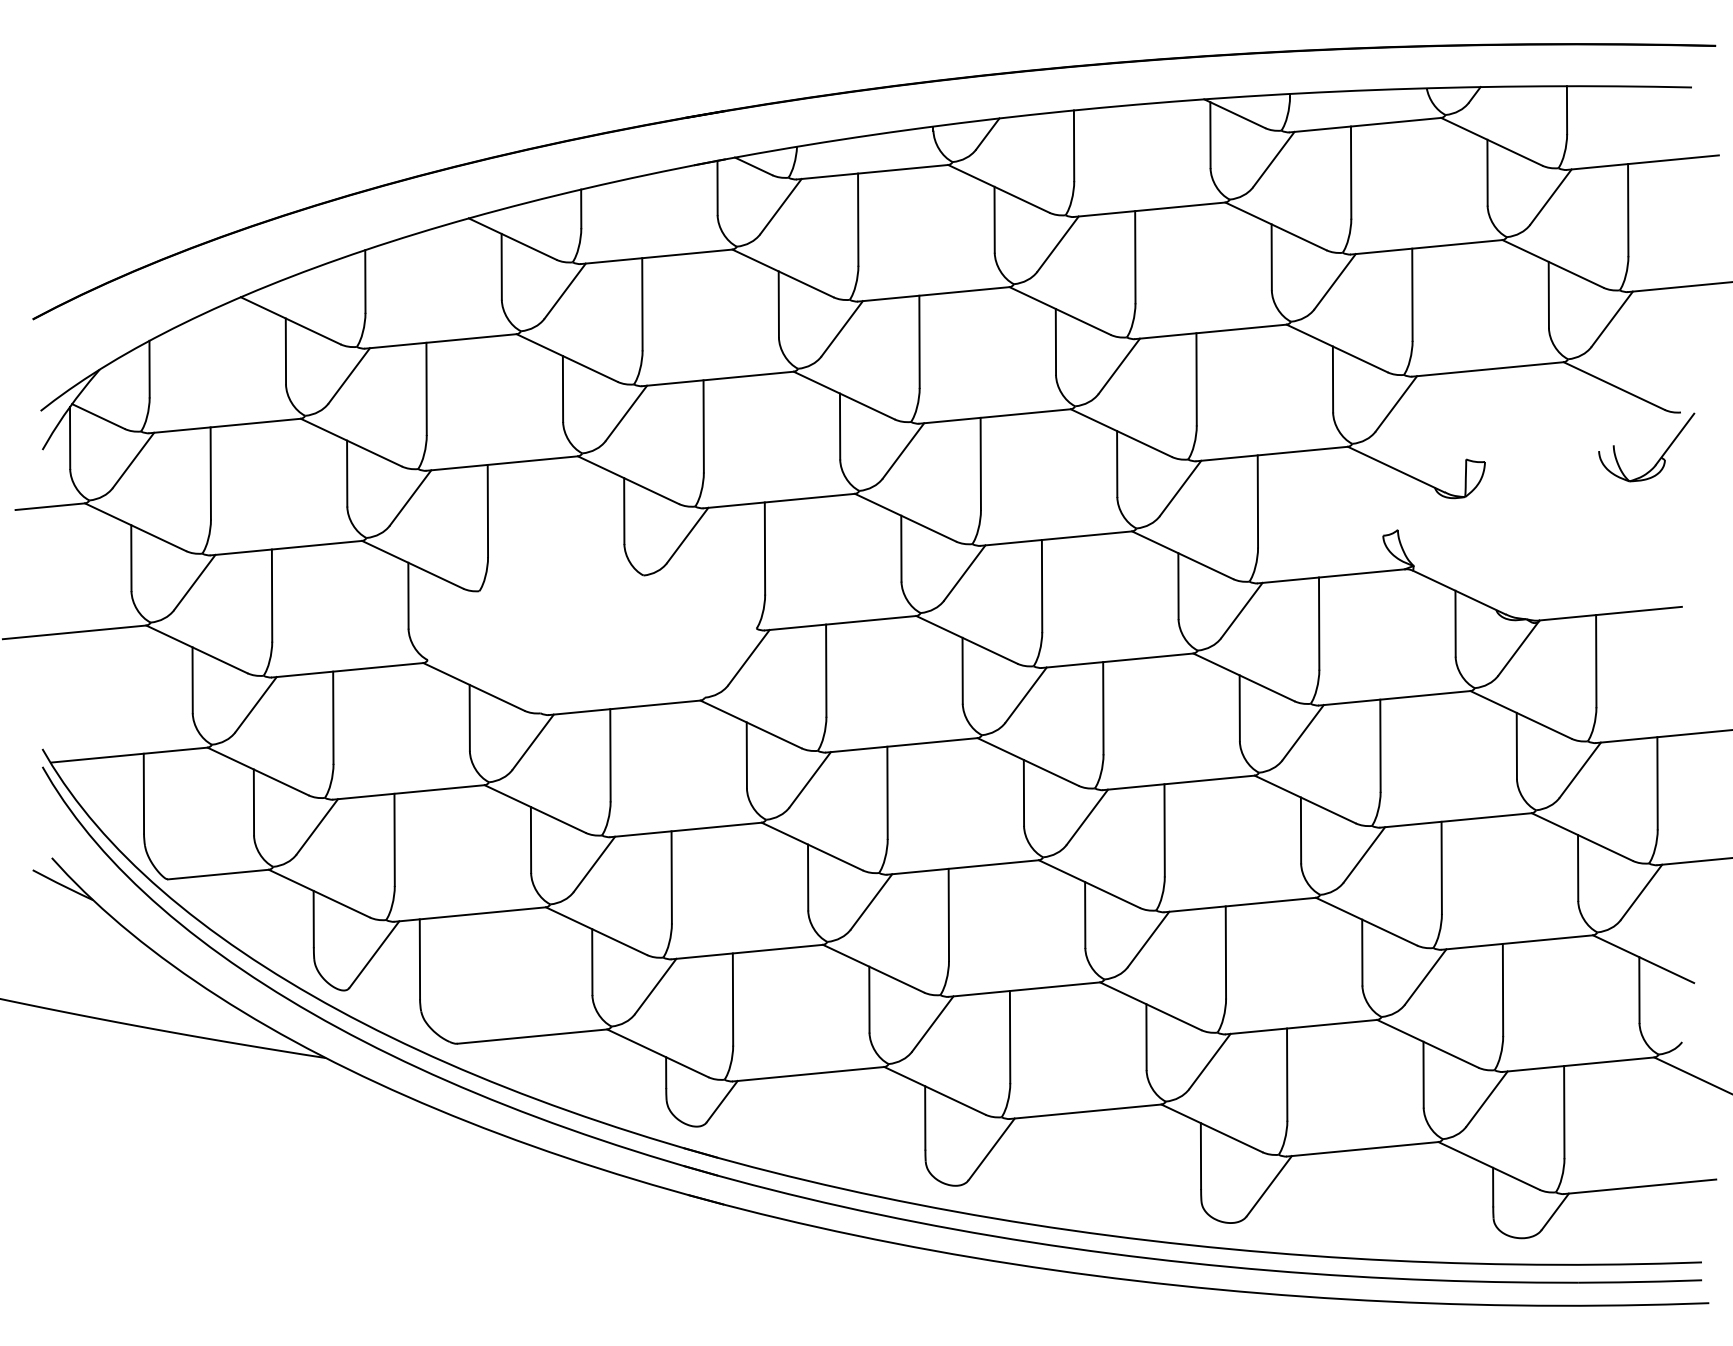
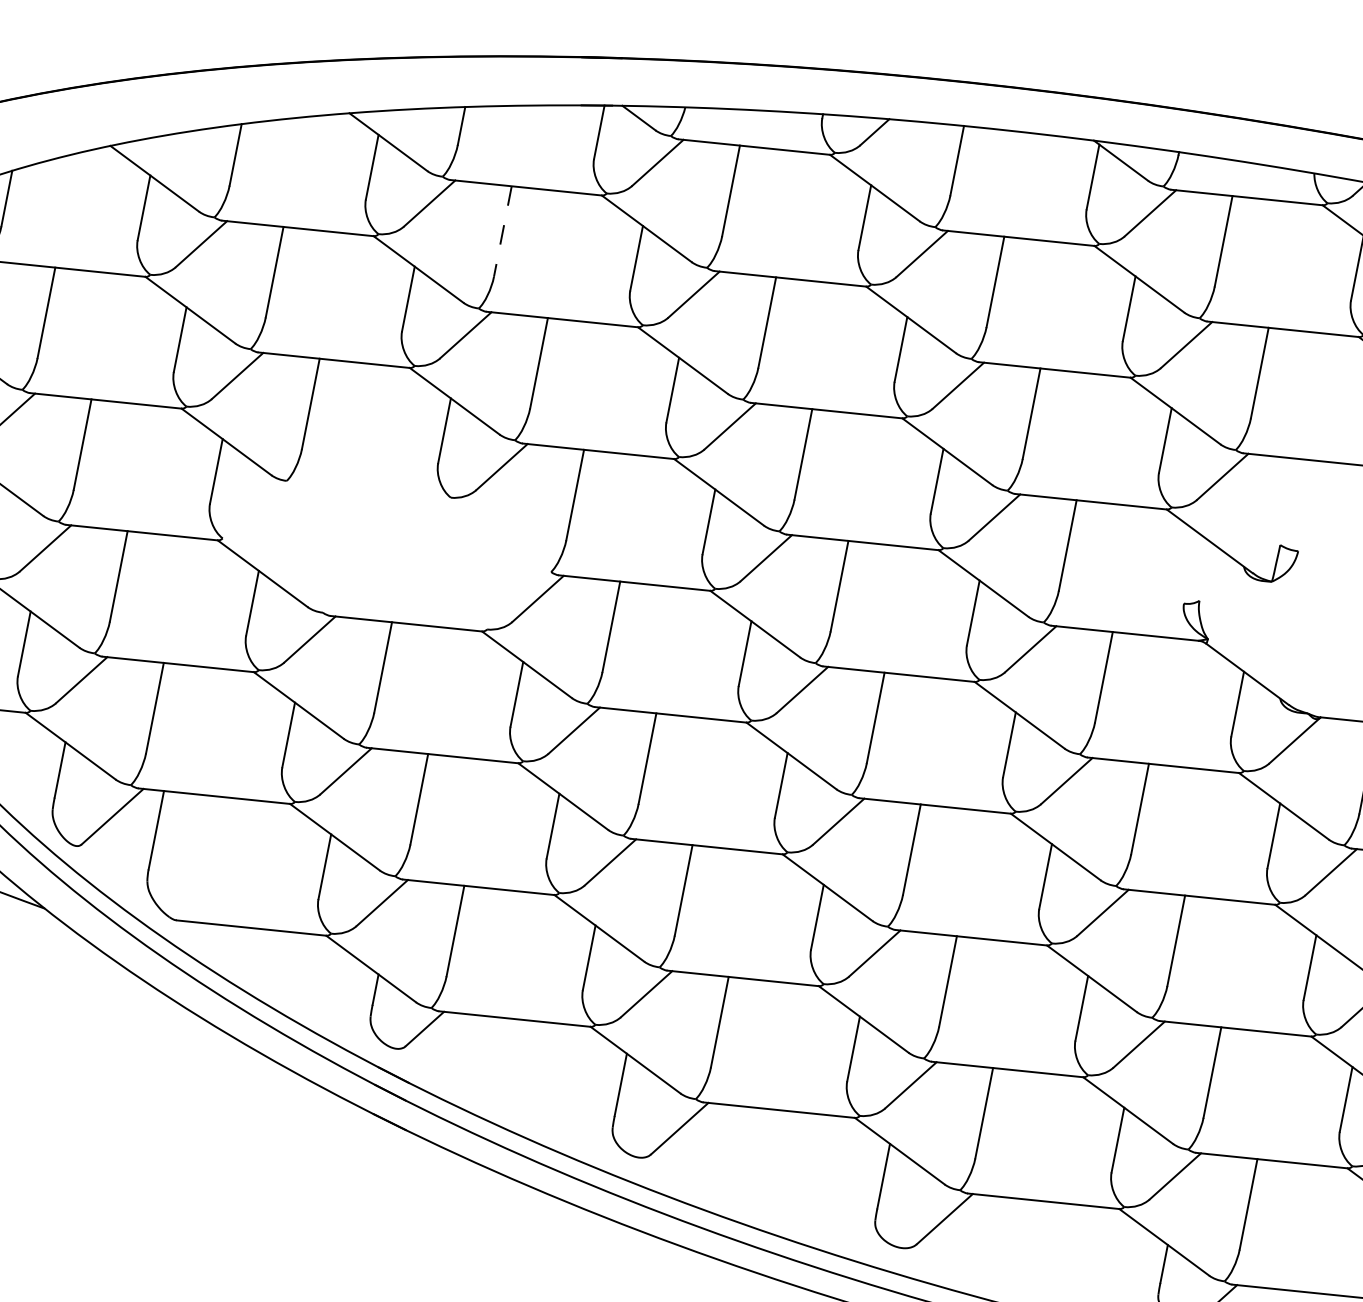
line: (642, 304) -> (502, 231), solid -> dashed

